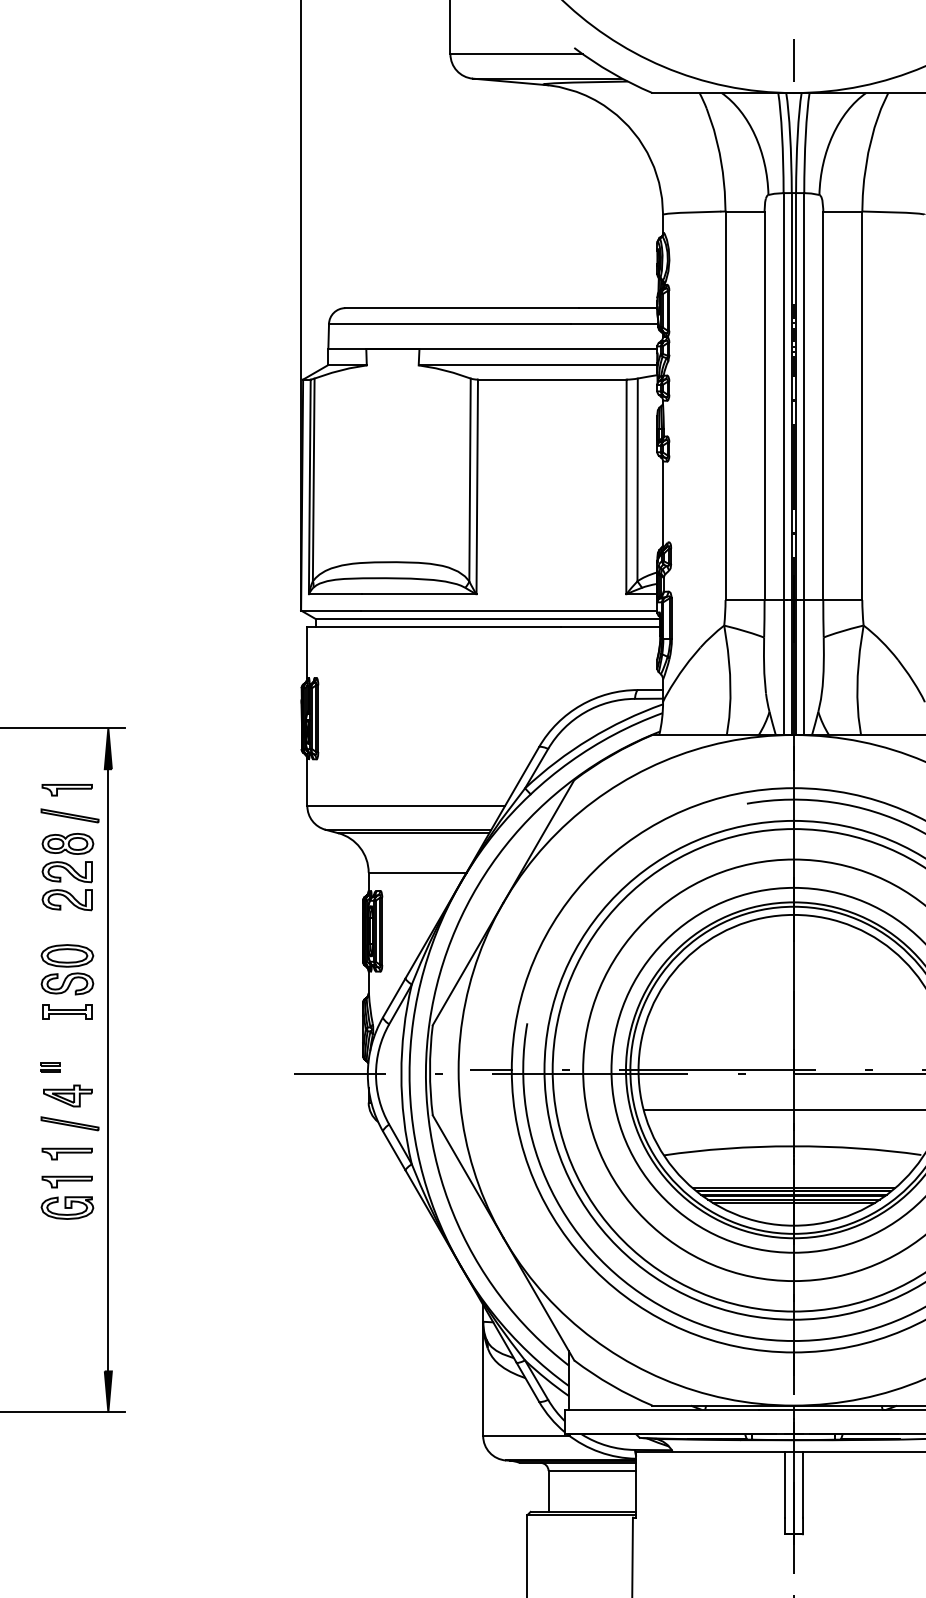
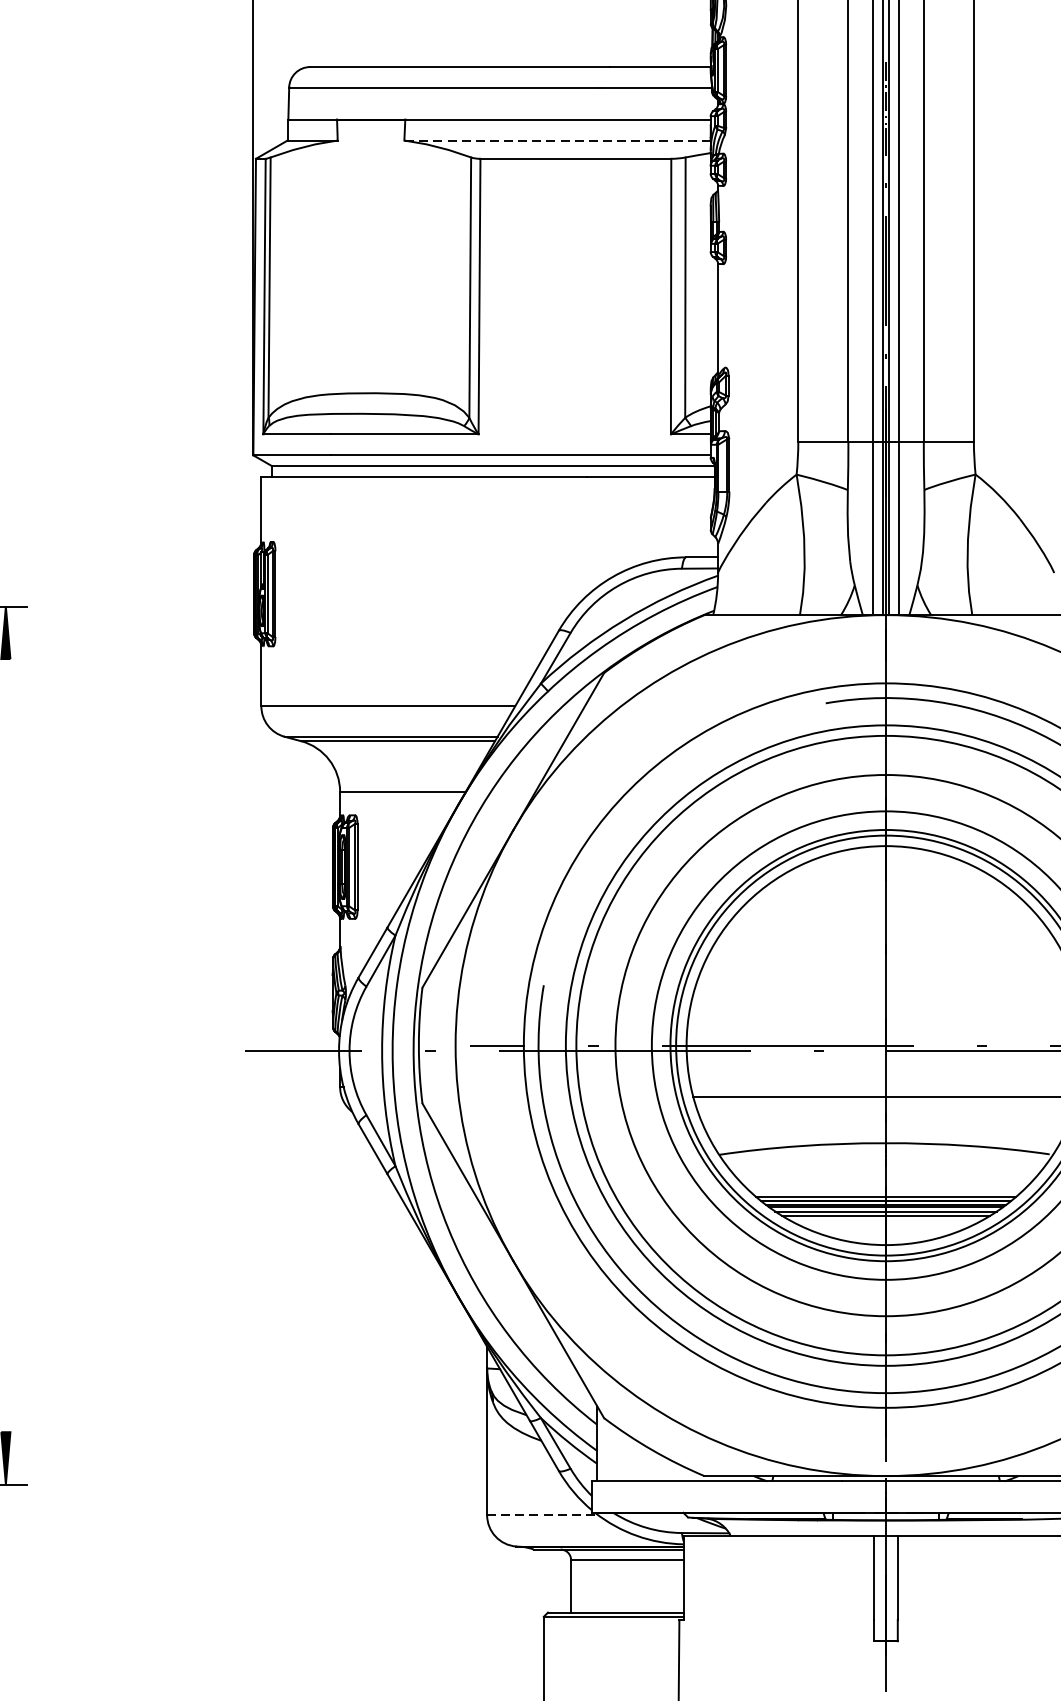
line: (537, 365) -> (556, 140), solid -> dashed
line: (108, 1070) -> (6, 1045), removed
line: (526, 1435) -> (542, 1514), solid -> dashed

